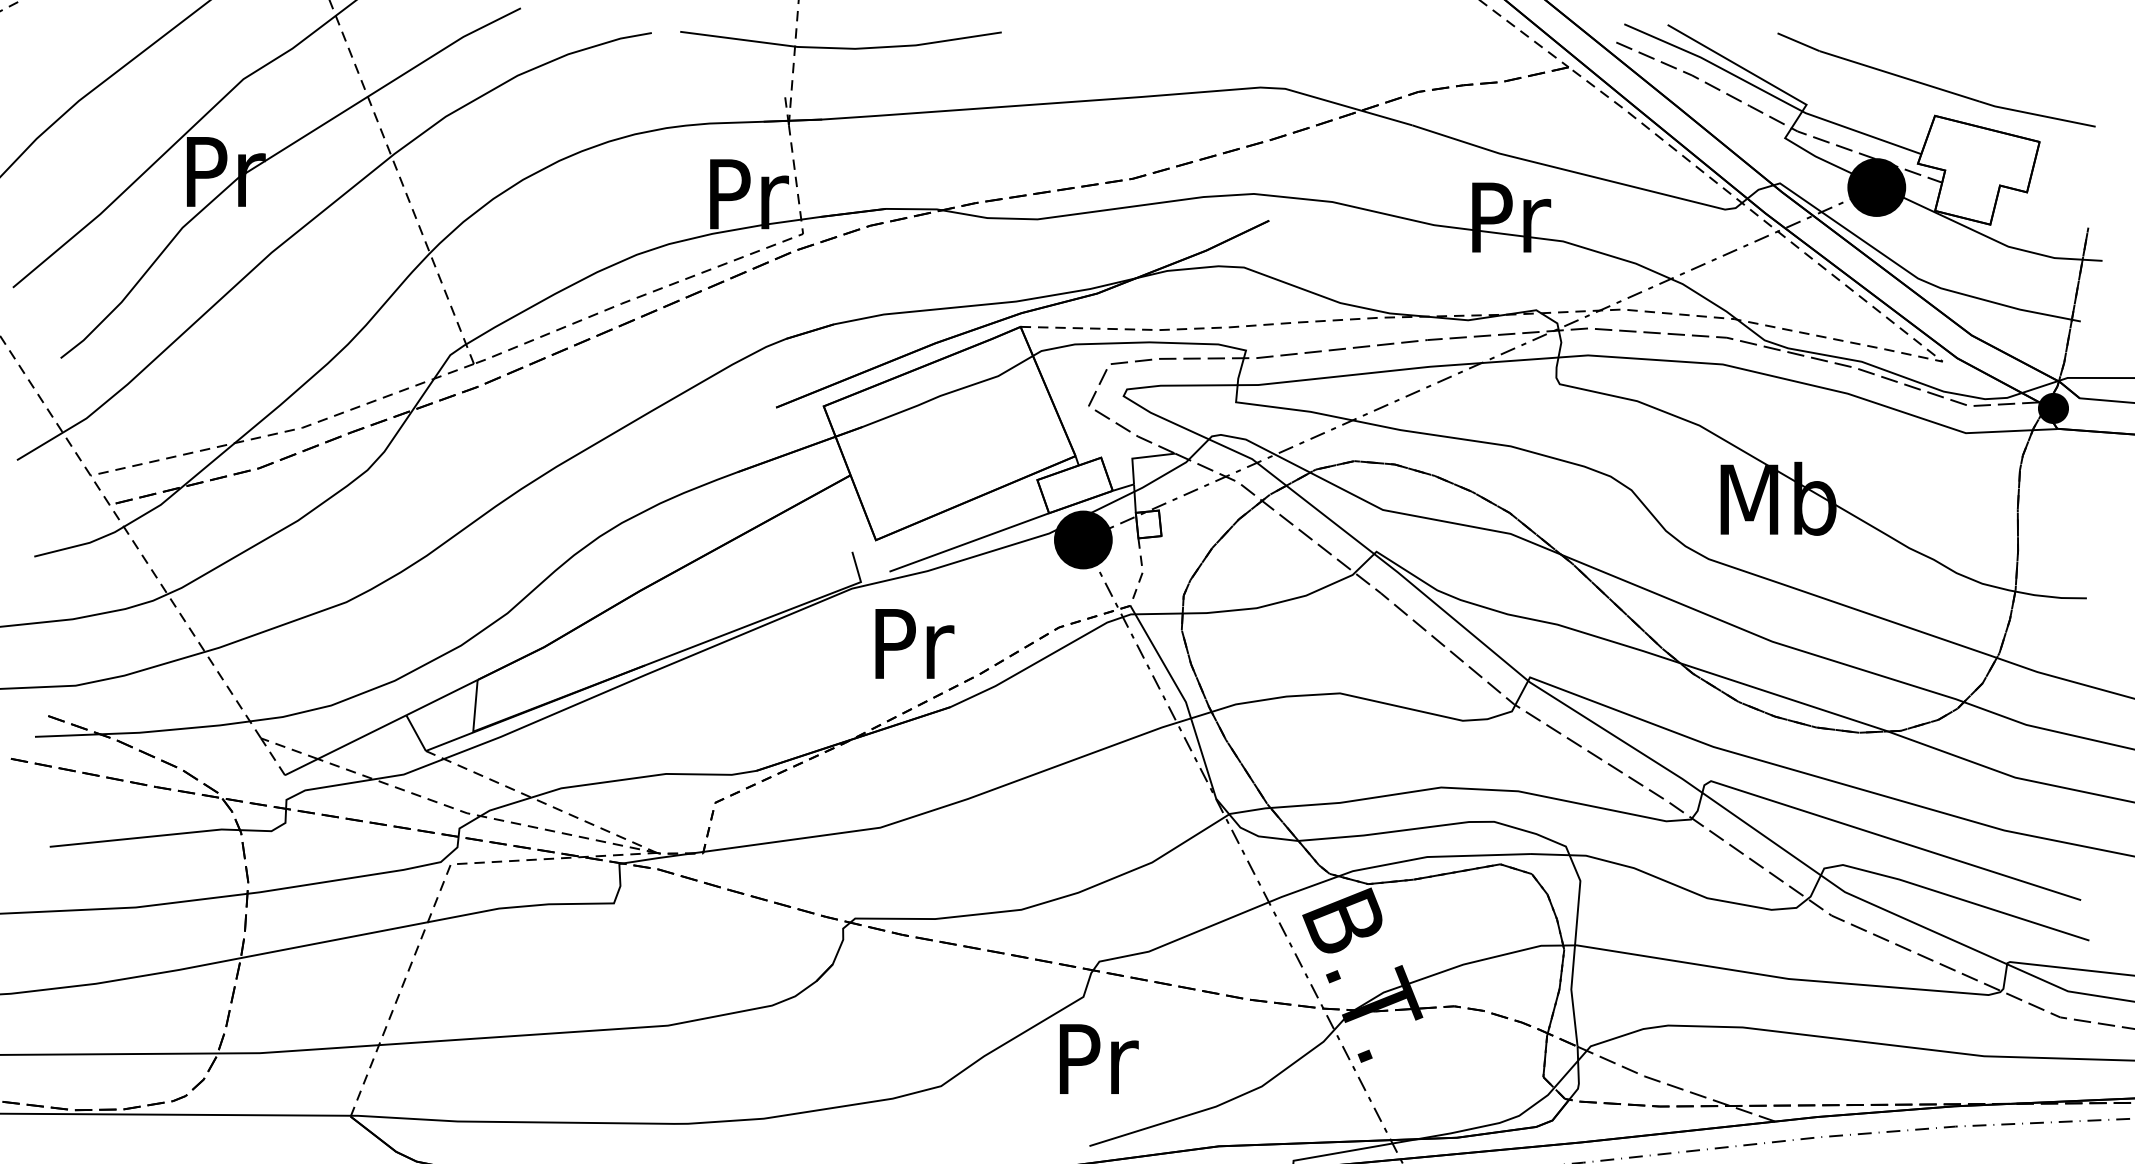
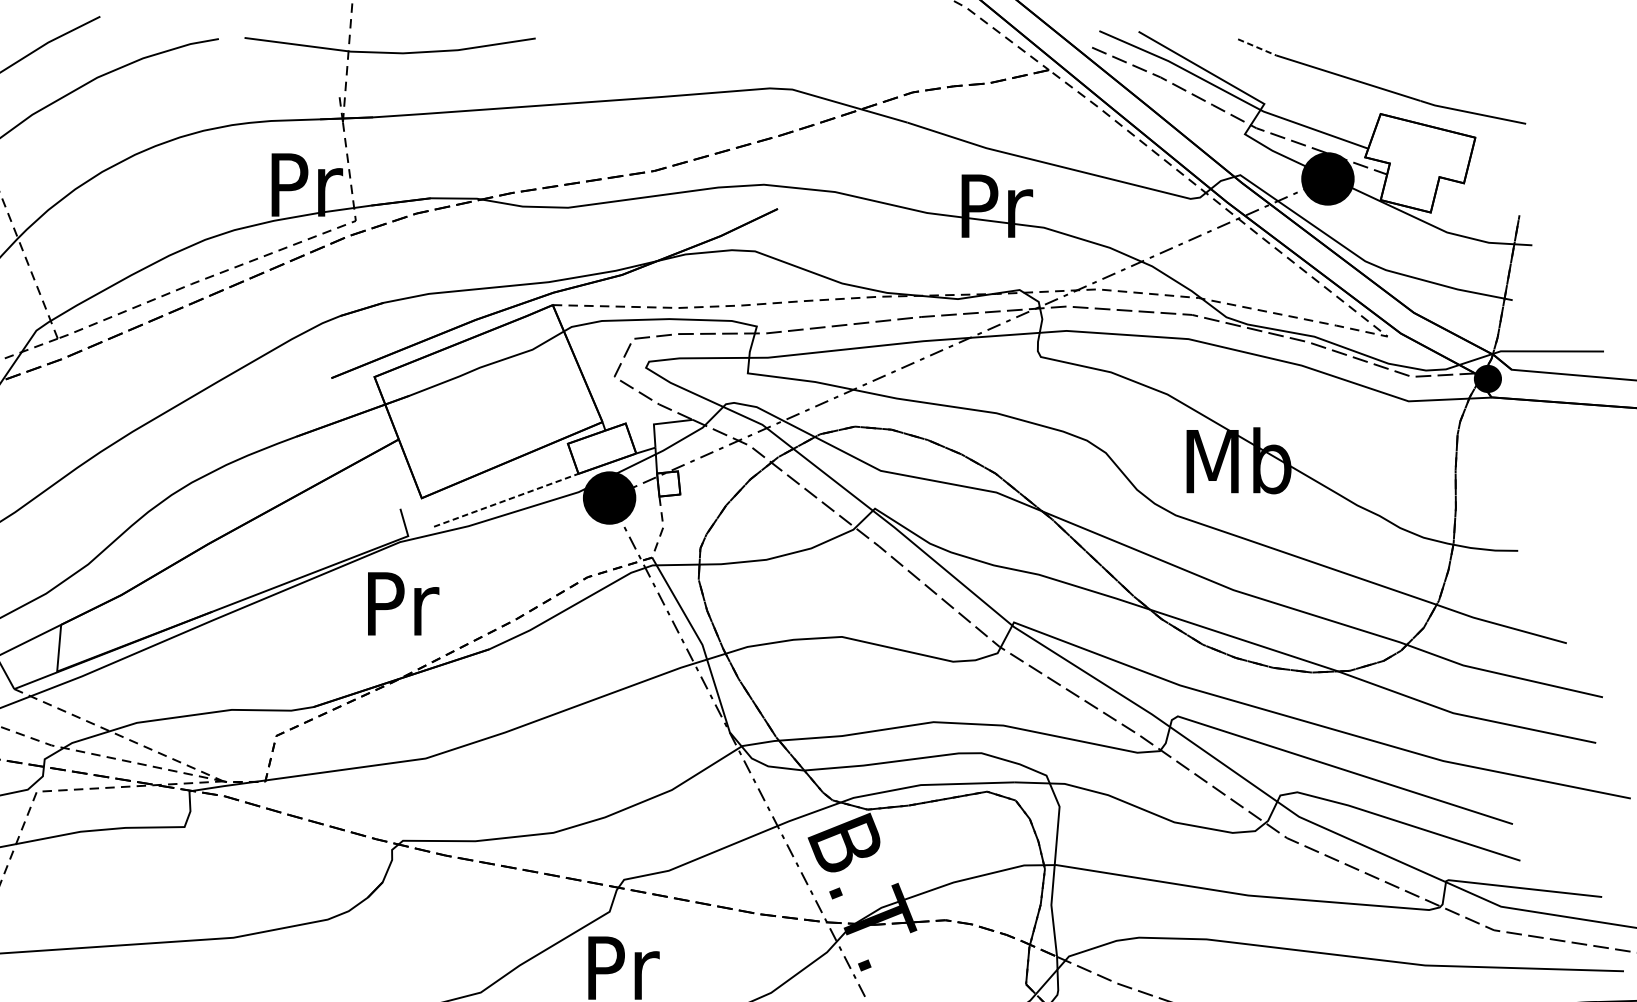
line: (1798, 42) -> (1257, 47), solid -> dashed
line: (969, 542) -> (506, 500), solid -> dashed
text: (914, 643) -> (403, 603), moved

